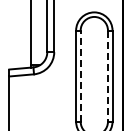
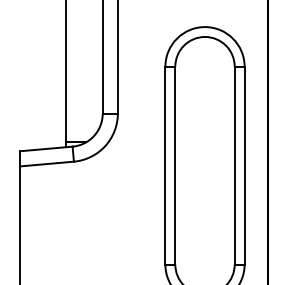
line: (80, 76) -> (174, 166), dashed -> solid
line: (107, 76) -> (233, 166), dashed -> solid

